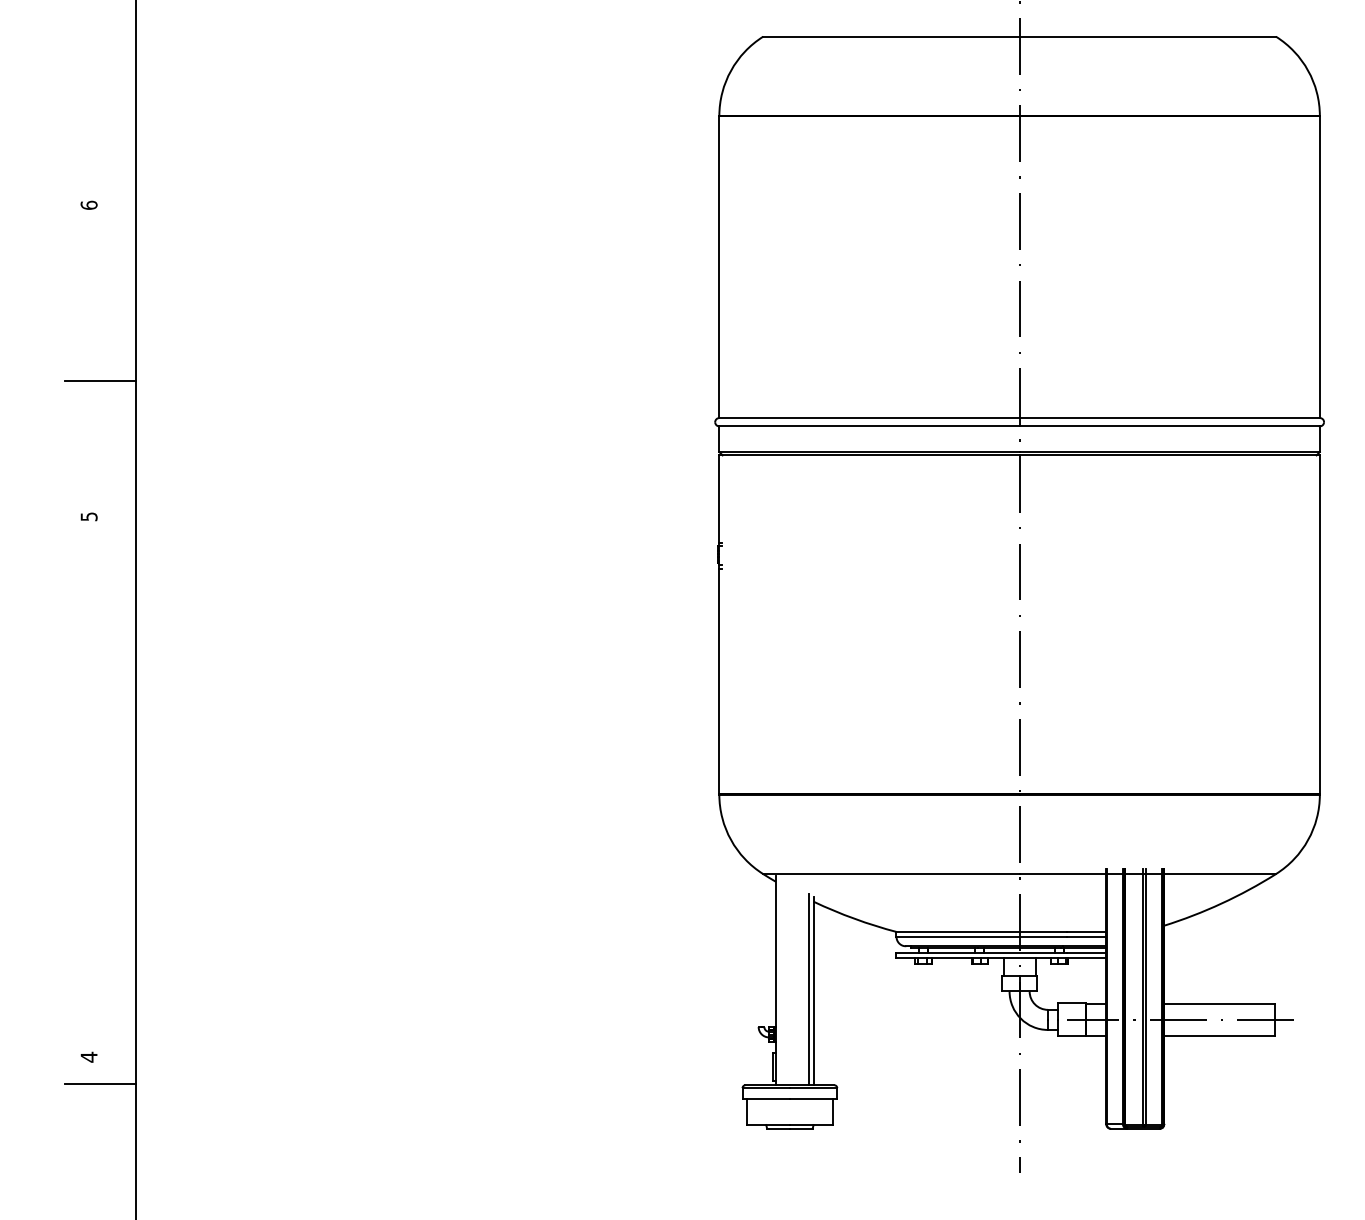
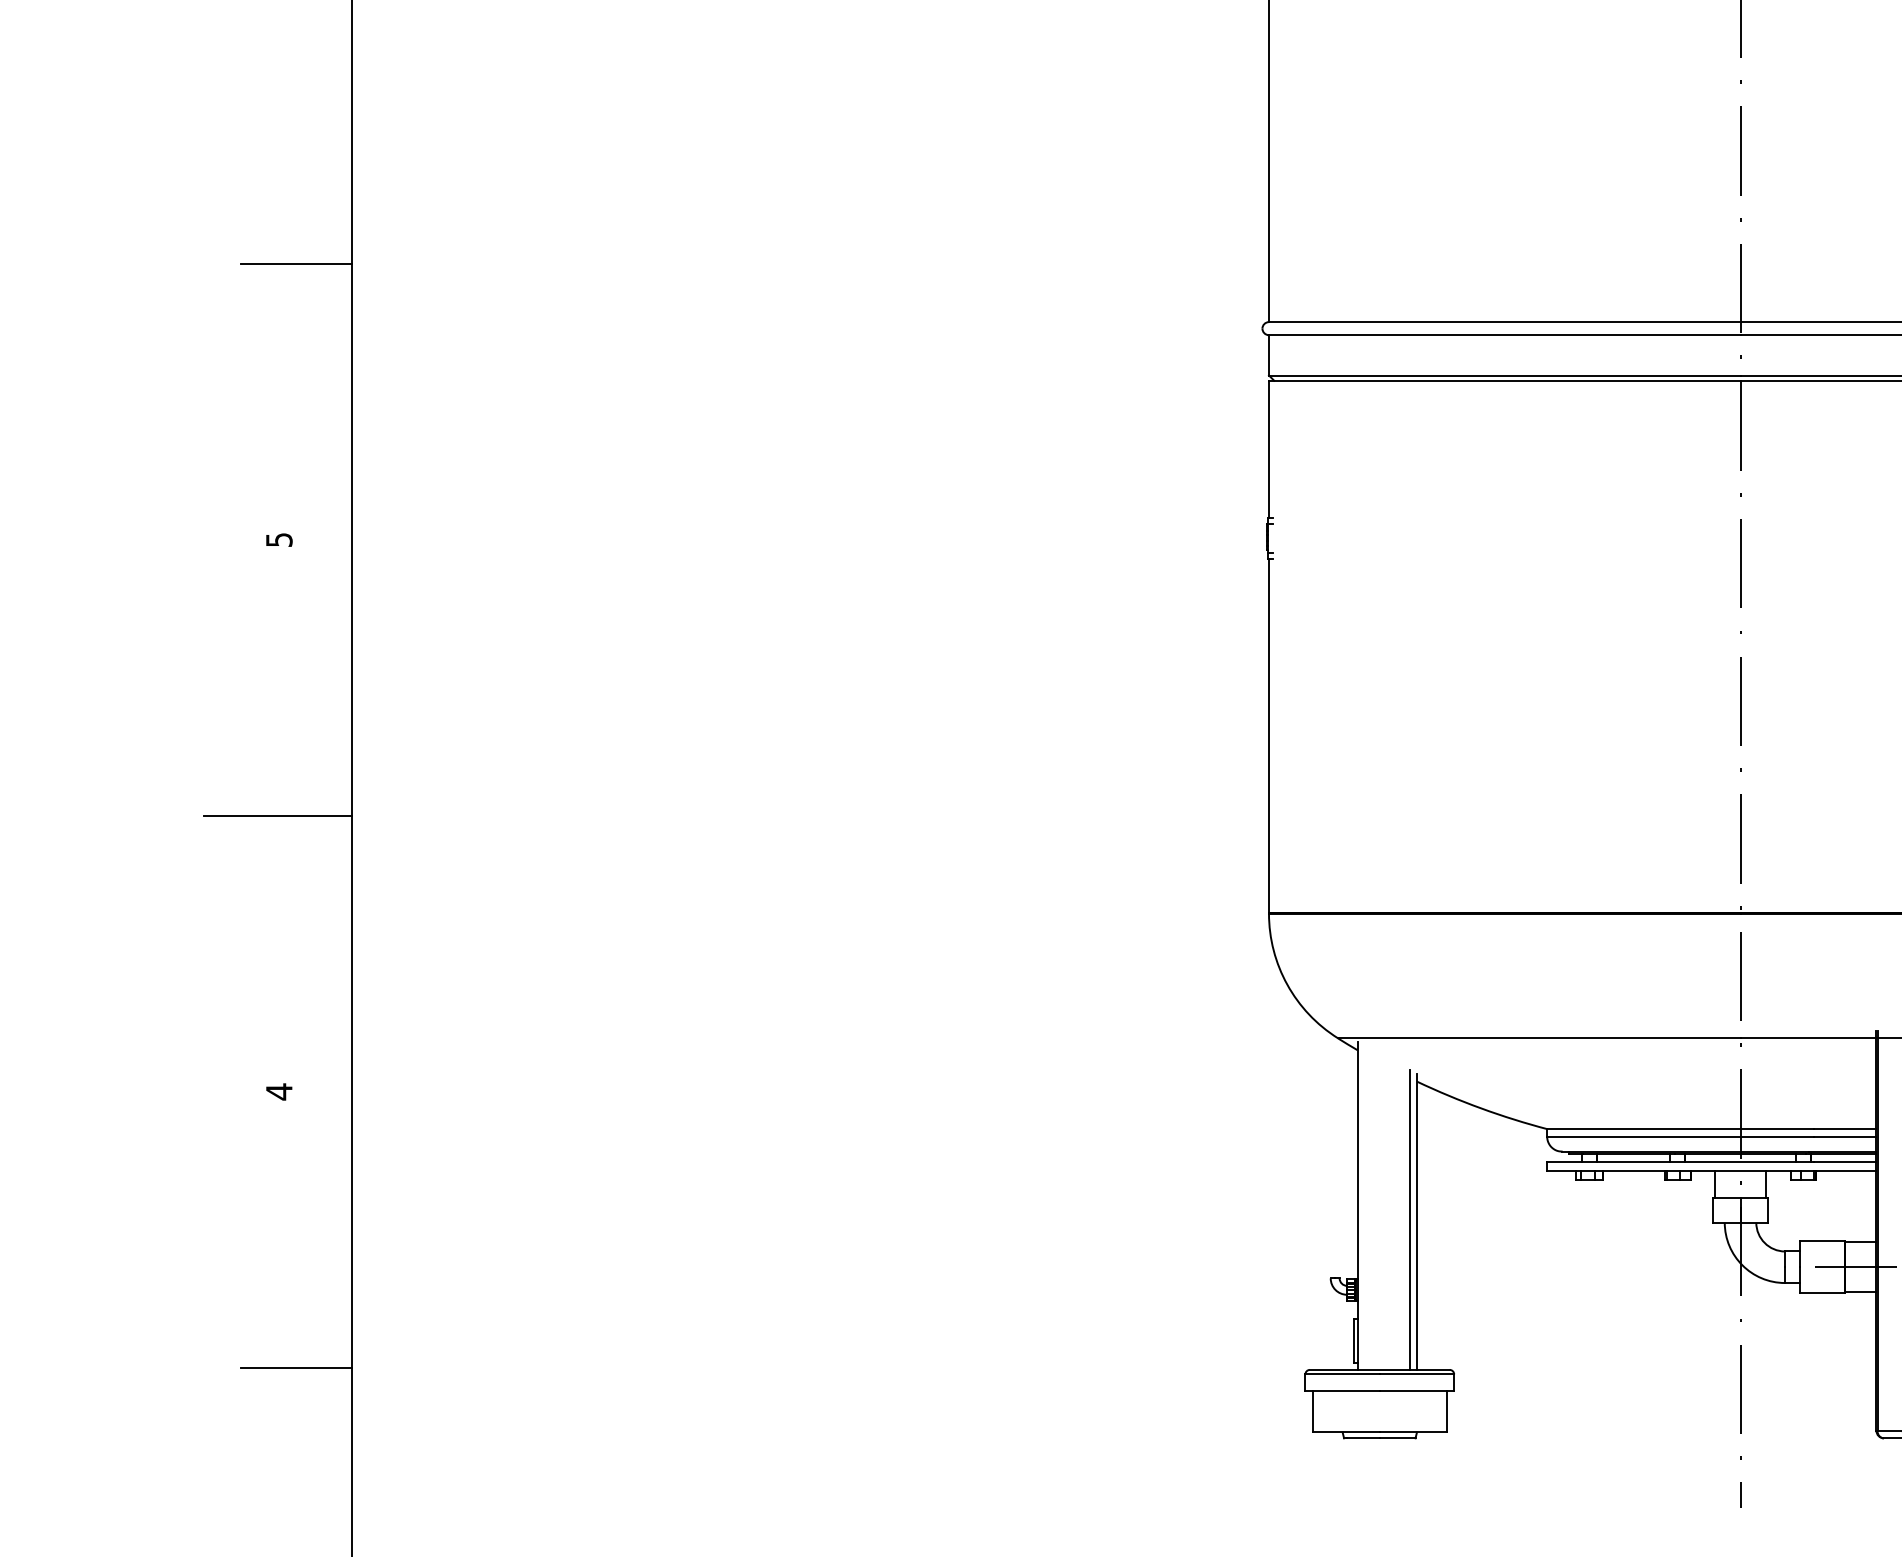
text: (88, 516) -> (278, 539), moved
line: (87, 732) -> (276, 815), added
text: (88, 1056) -> (278, 1090), moved

